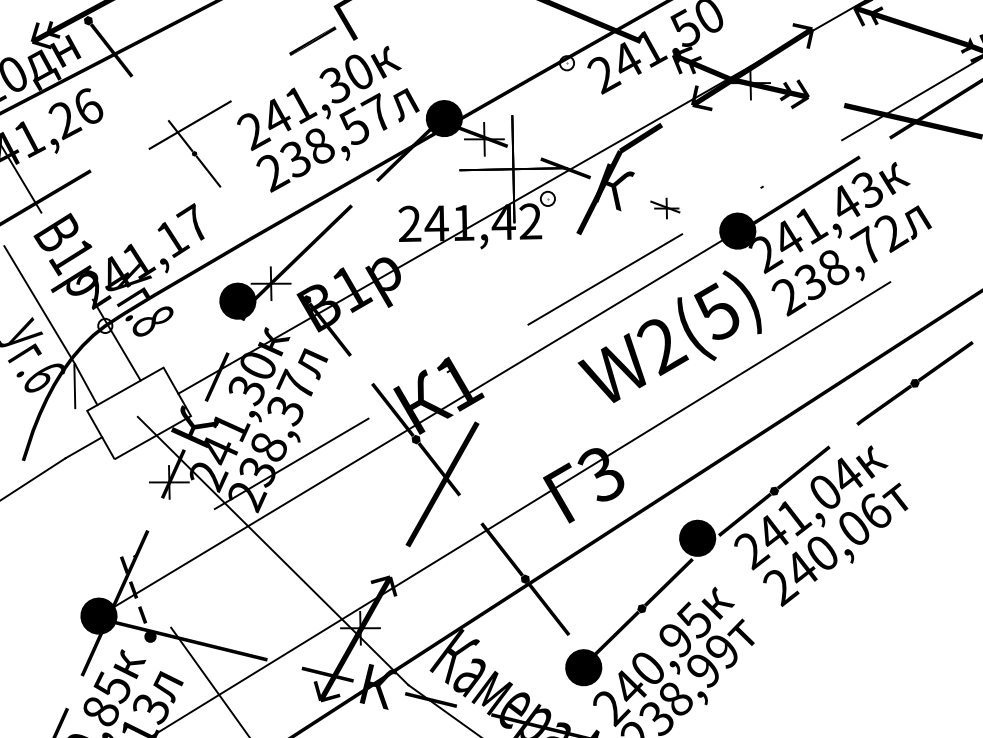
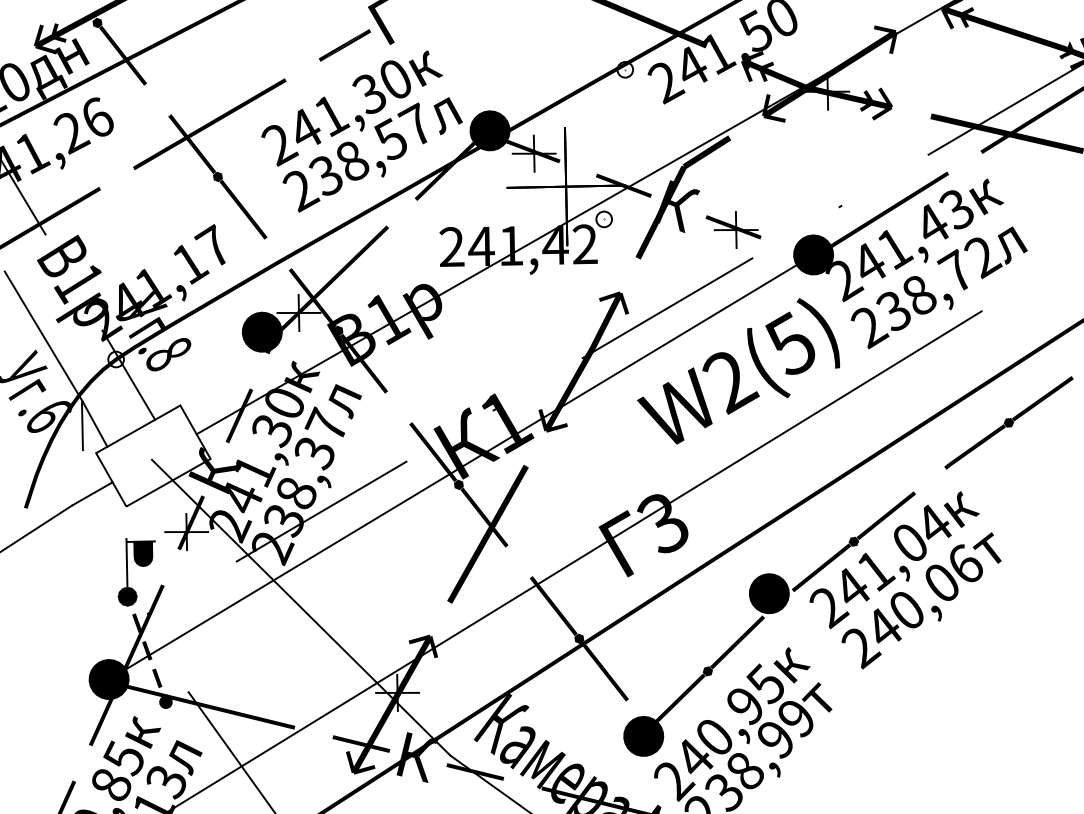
part: (189, 143) -> (208, 158), size x1.67
part: (665, 208) -> (733, 230), size x1.67
fill: (283, 270) -> (312, 298), added
fill: (529, 328) -> (583, 362), added
part: (123, 518) -> (136, 571), added

